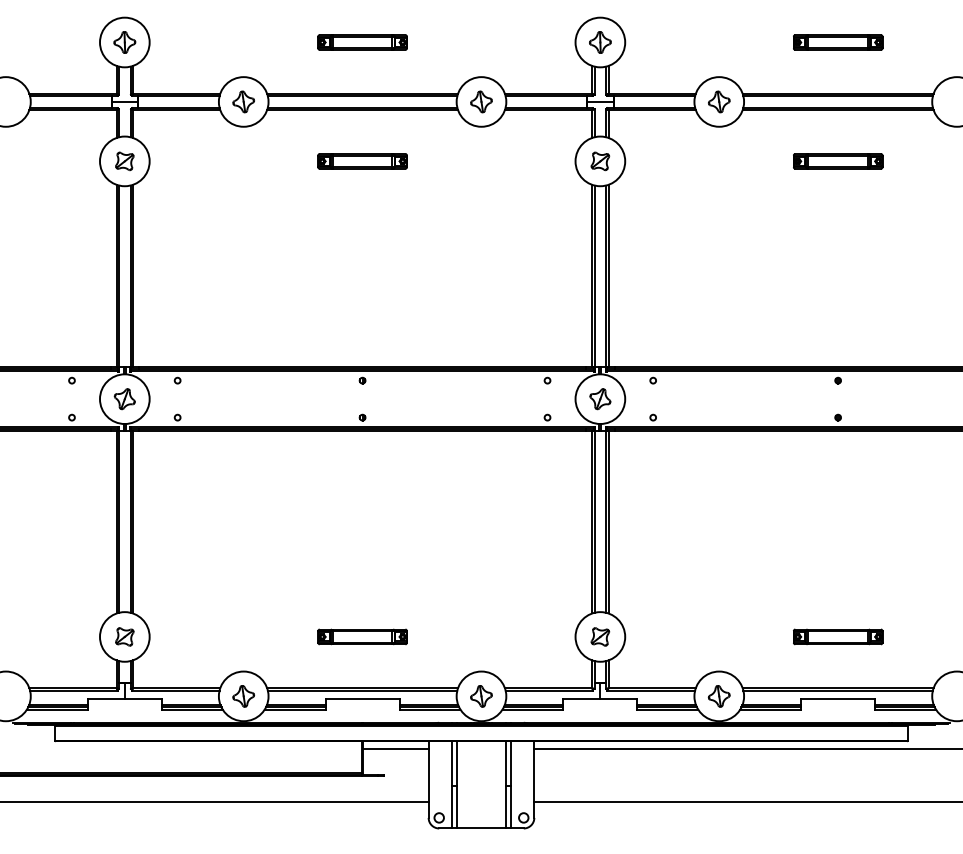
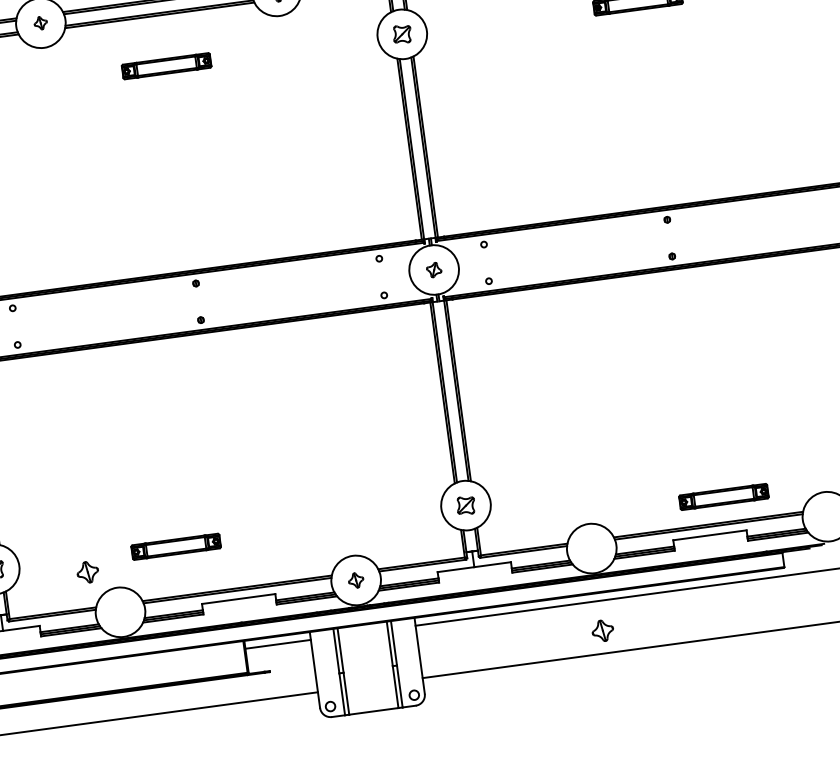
part: (243, 101) -> (40, 22), size x0.6
part: (600, 399) -> (434, 270), size x0.7
part: (362, 636) -> (175, 546), moved
part: (838, 636) -> (724, 496), moved
part: (243, 696) -> (87, 572), moved
part: (481, 696) -> (356, 580), size x0.7
part: (718, 696) -> (602, 631), moved

